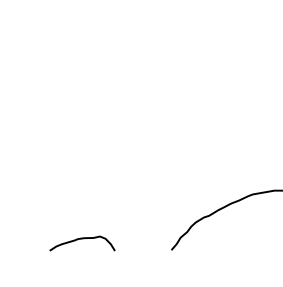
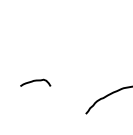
curve: (82, 240) -> (35, 81), moved

